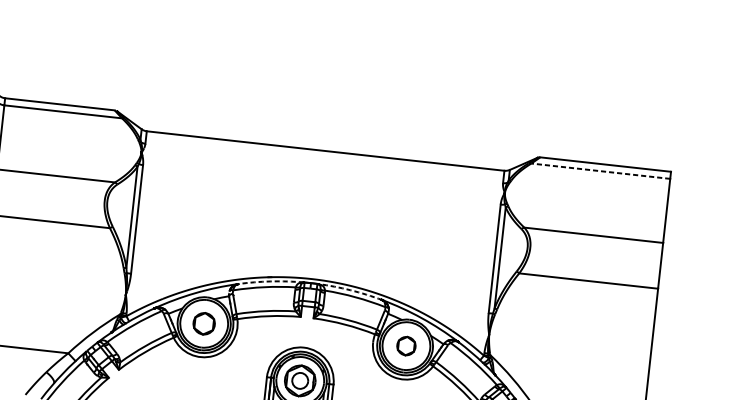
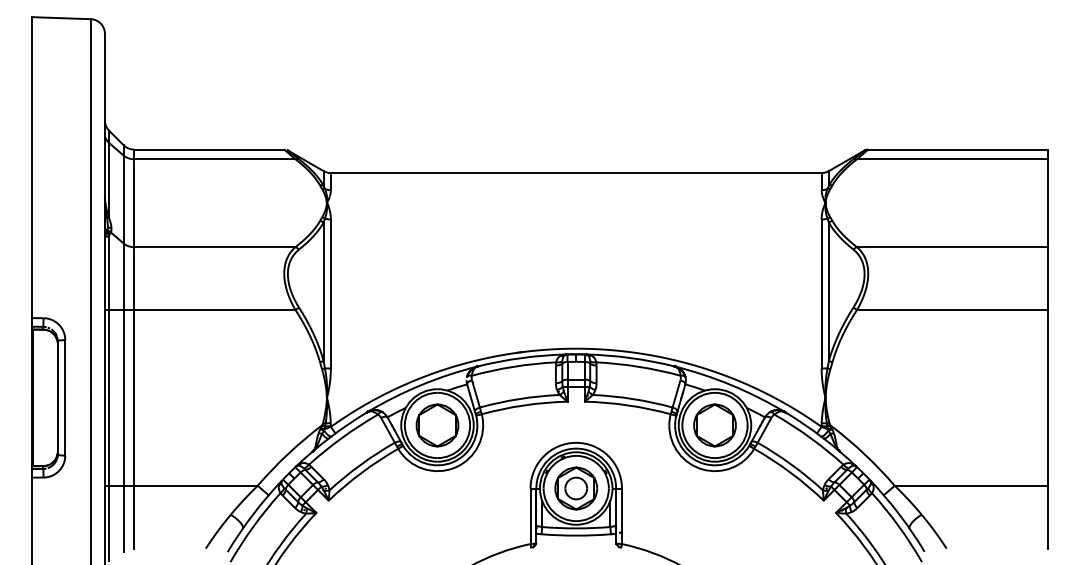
line: (600, 171) -> (951, 159), dashed -> solid
arc: (270, 281) -> (521, 358), dashed -> solid
arc: (350, 290) -> (630, 358), dashed -> solid
part: (204, 323) -> (437, 425), size x1.43
part: (406, 346) -> (714, 425), size x1.67

